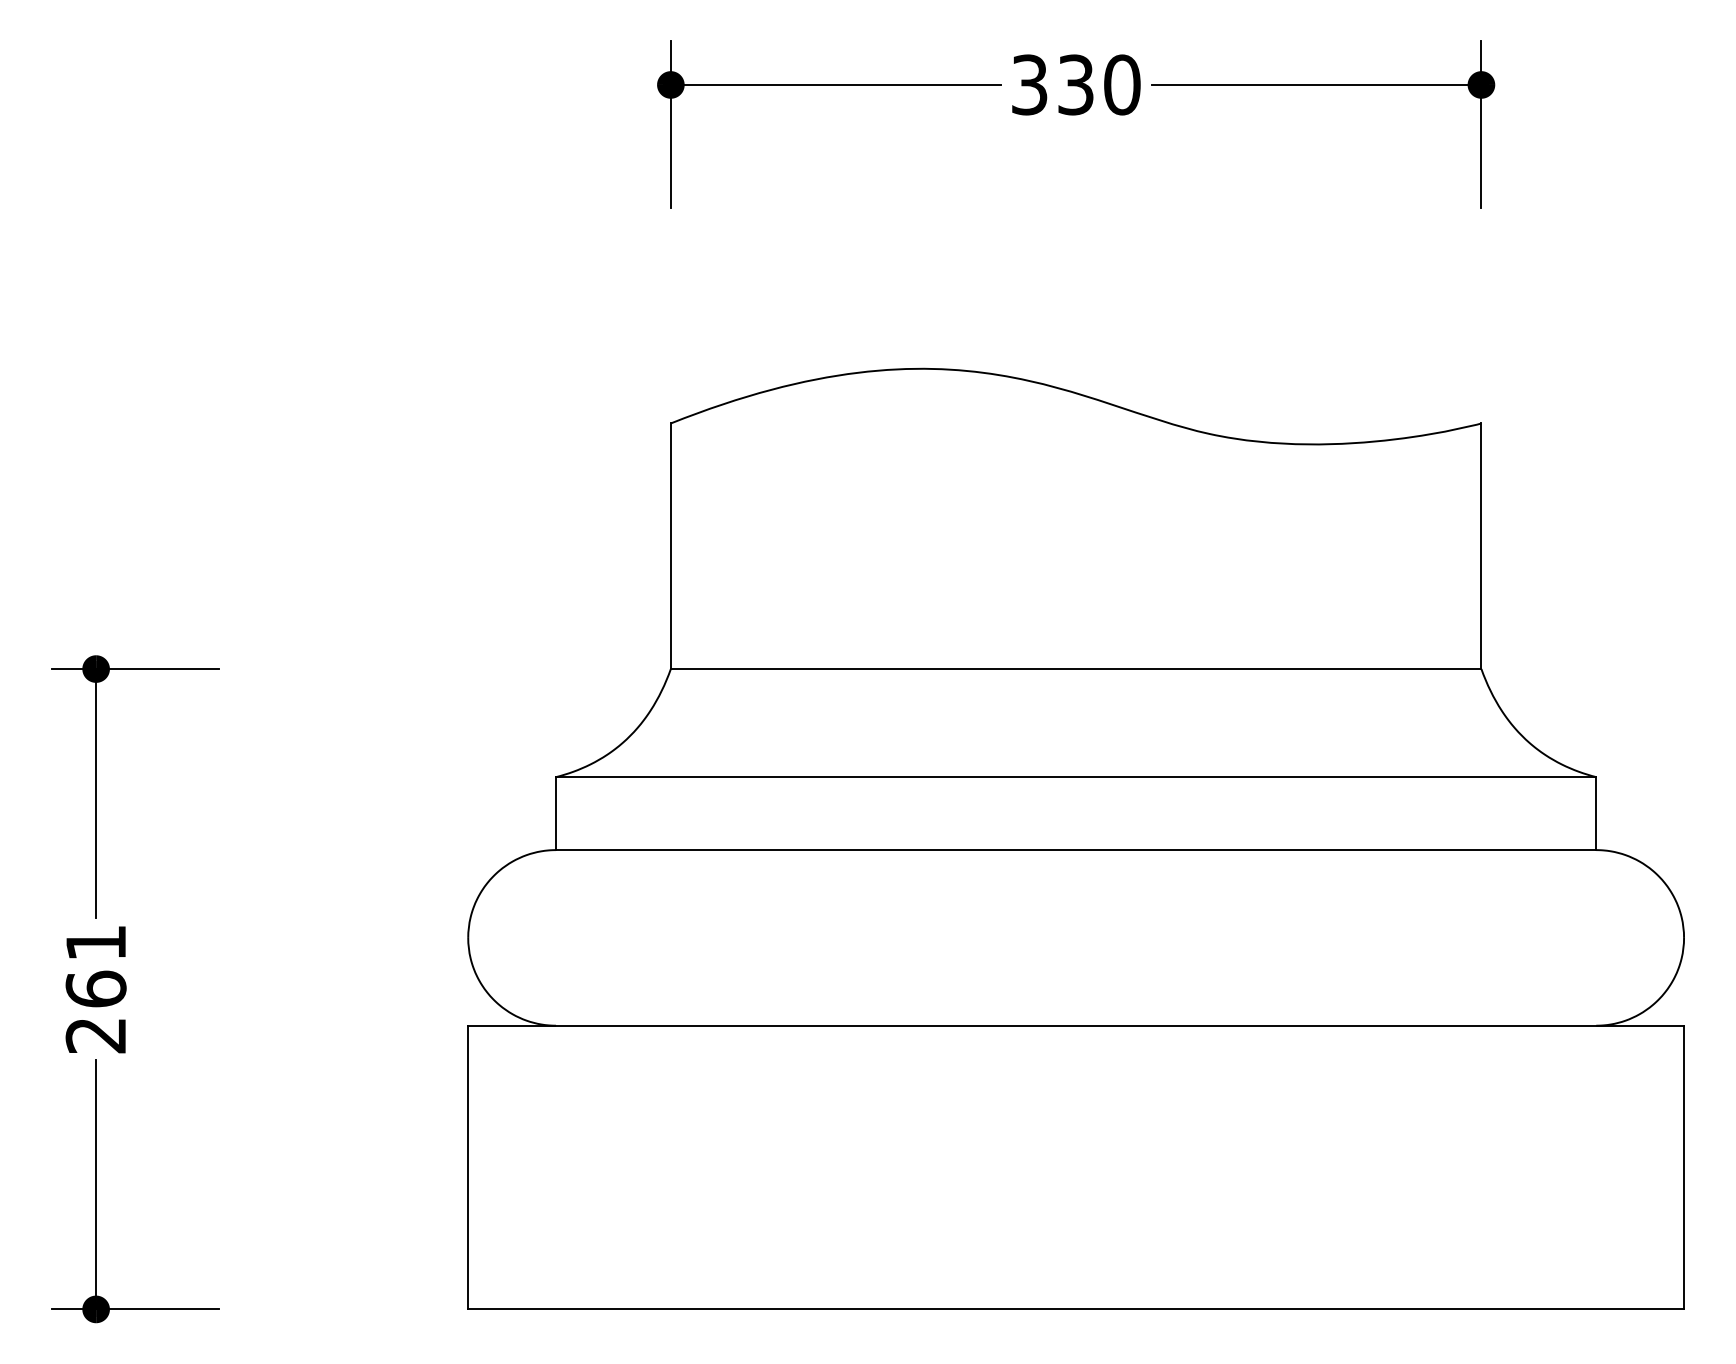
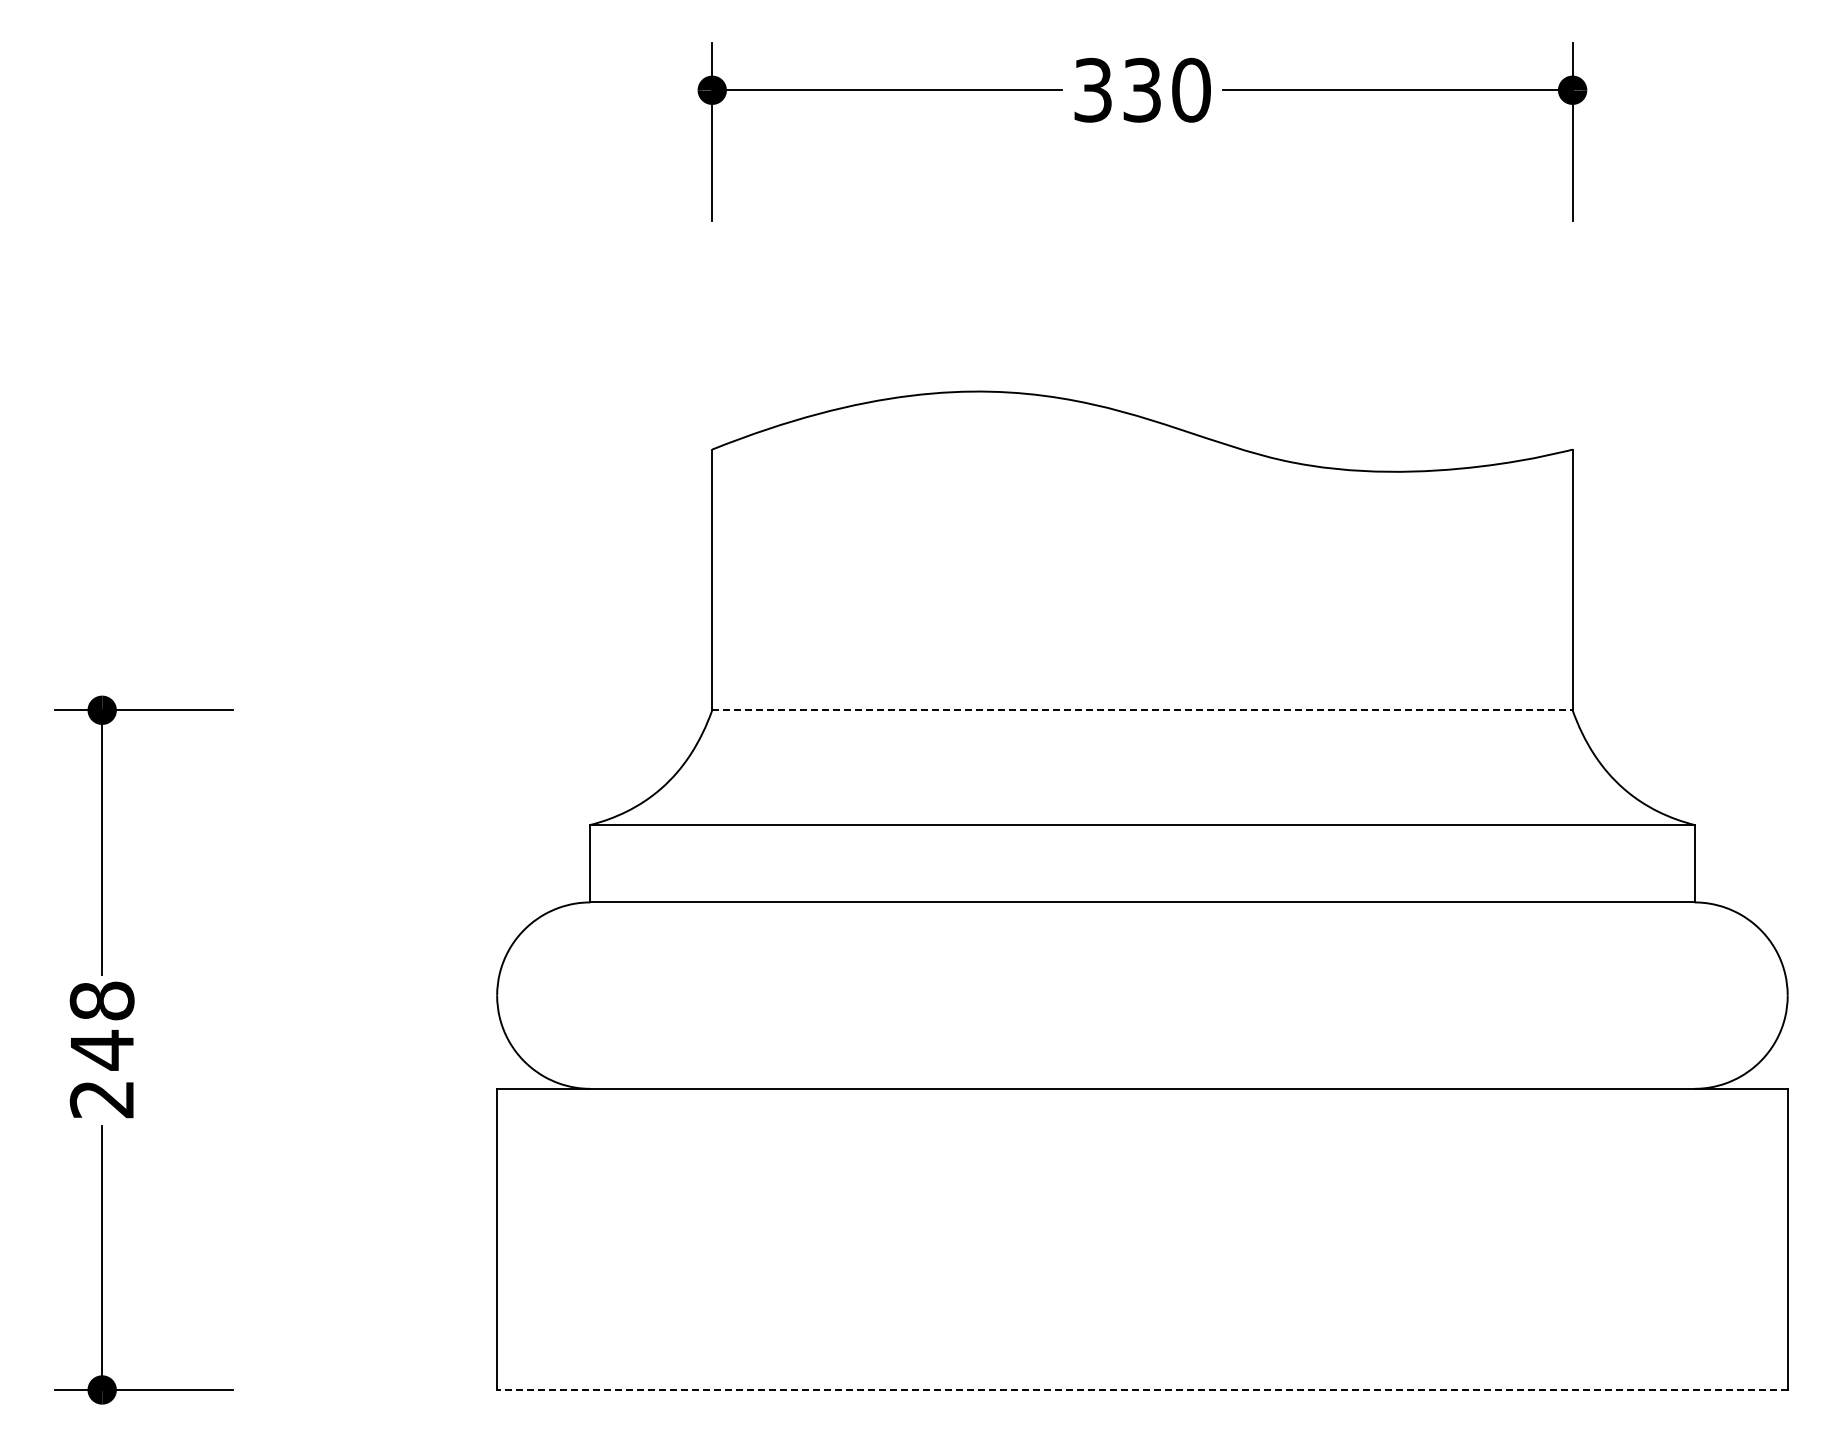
line: (1076, 669) -> (1142, 710), solid -> dashed
text: (95, 966) -> (101, 1025), 261 -> 248
line: (1075, 1308) -> (1141, 1389), solid -> dashed

